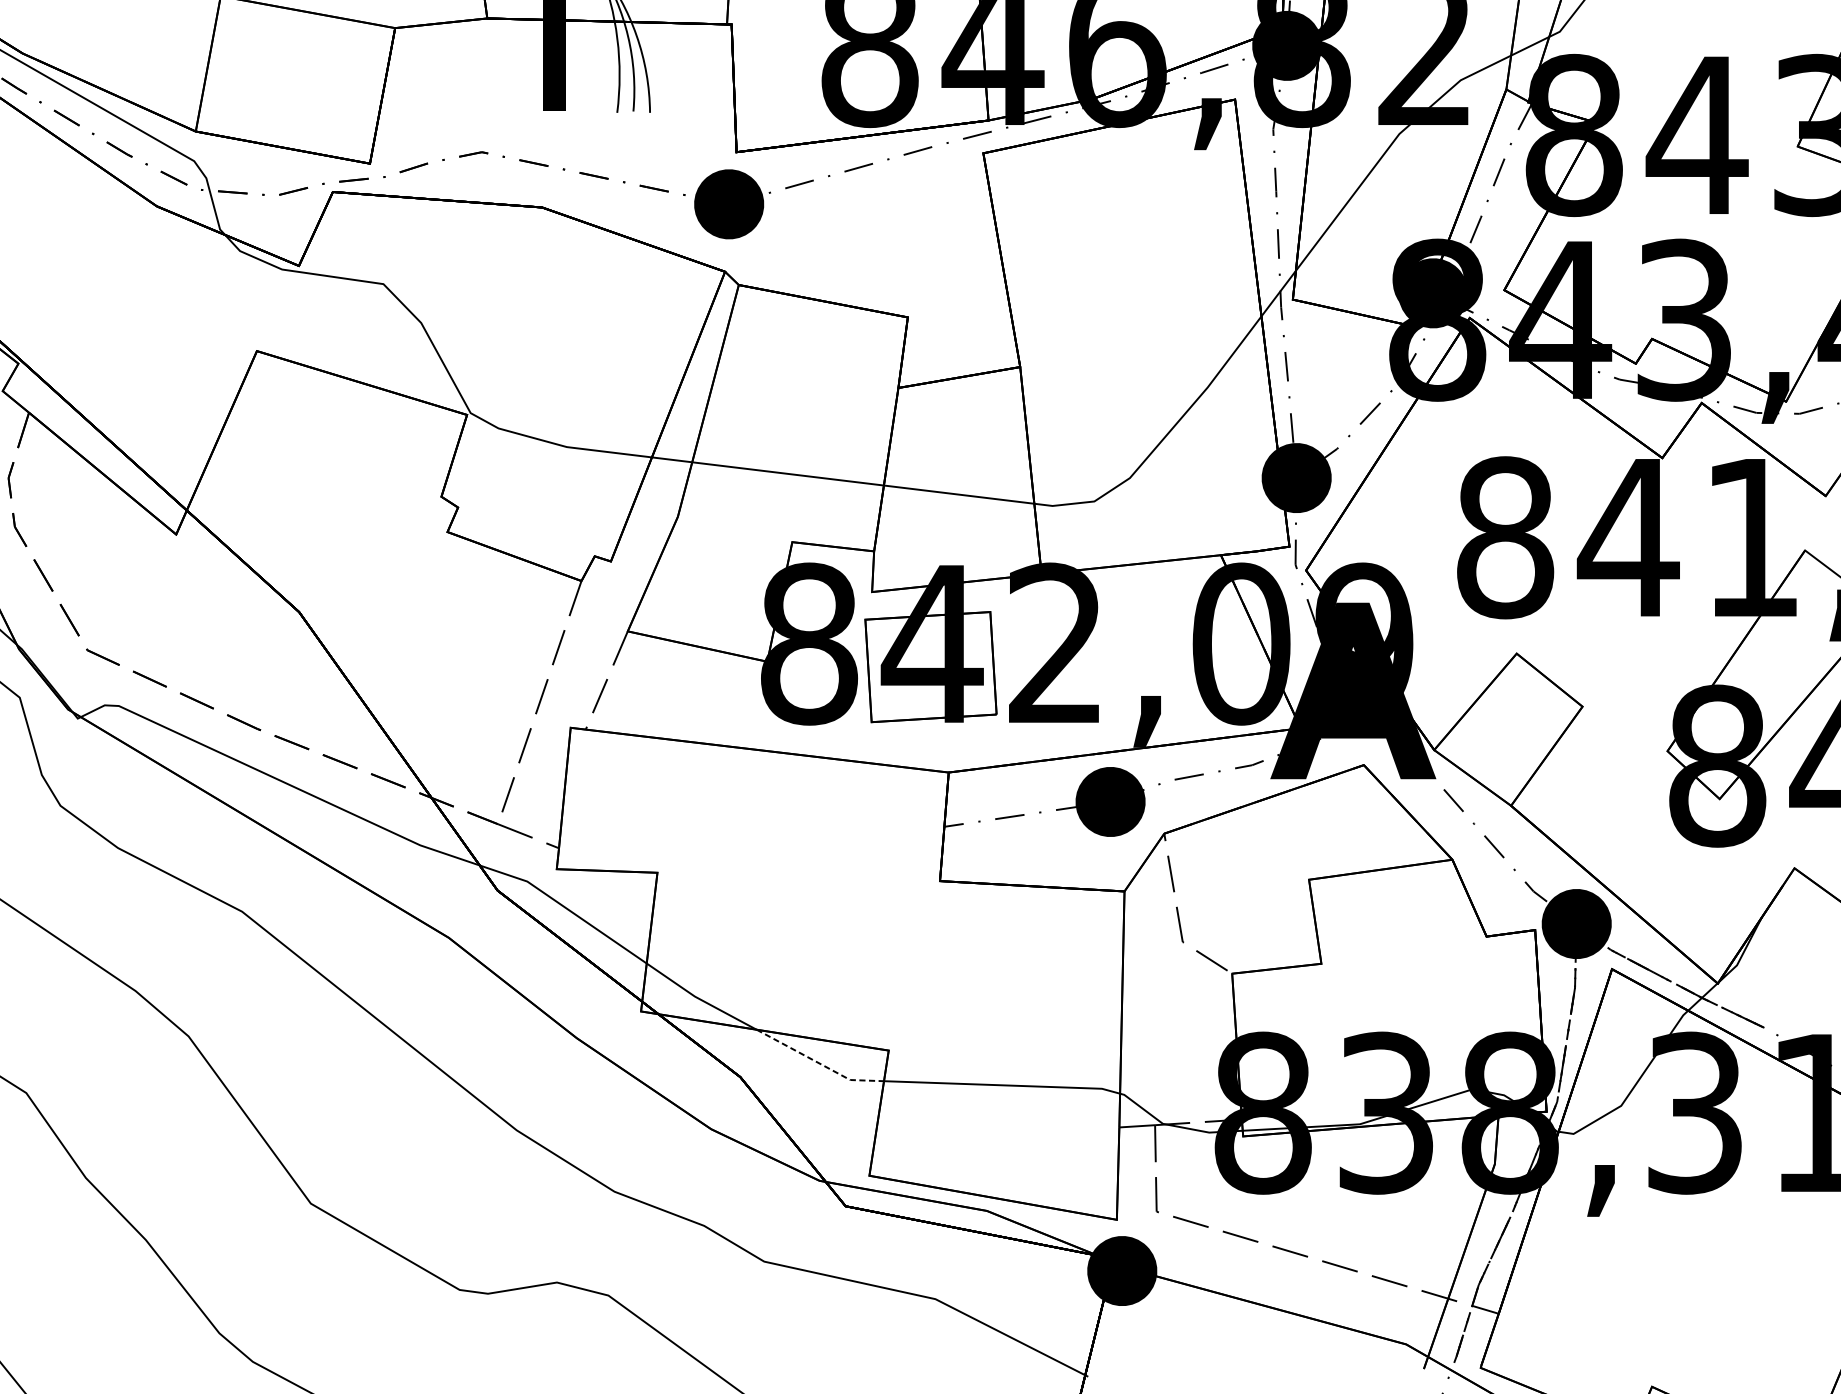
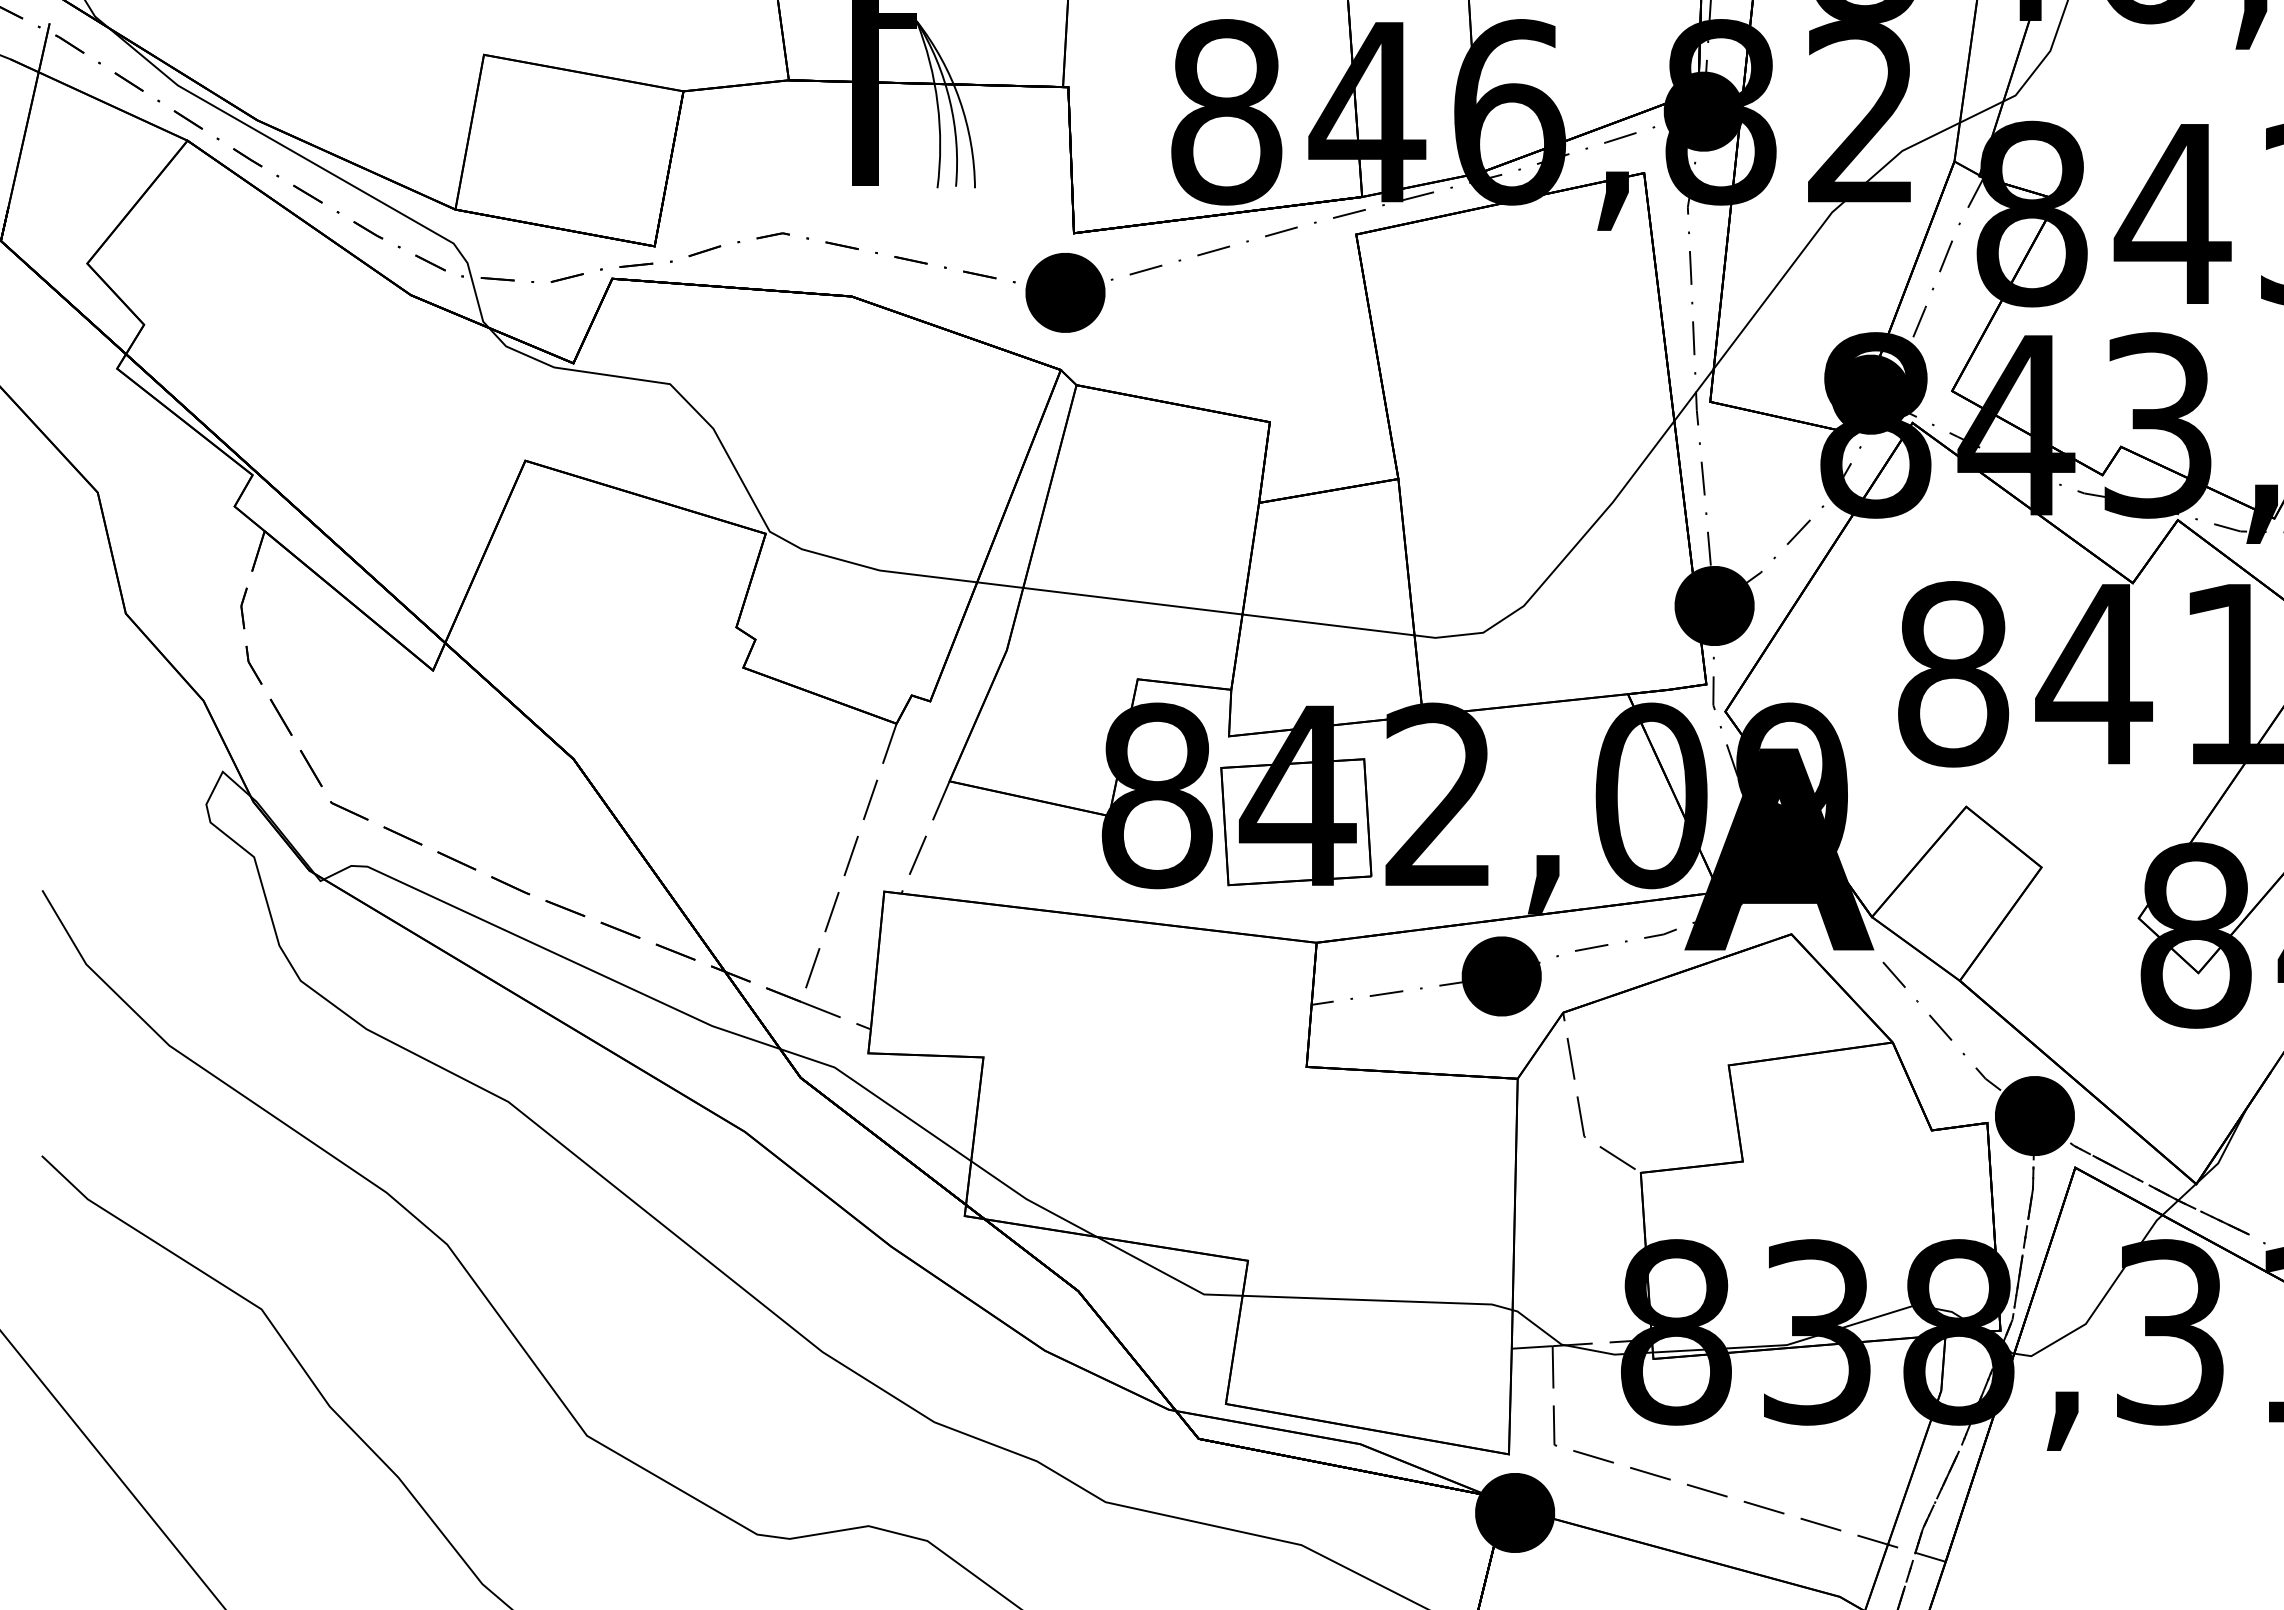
line: (819, 1063) -> (1168, 1275), dashed -> solid

